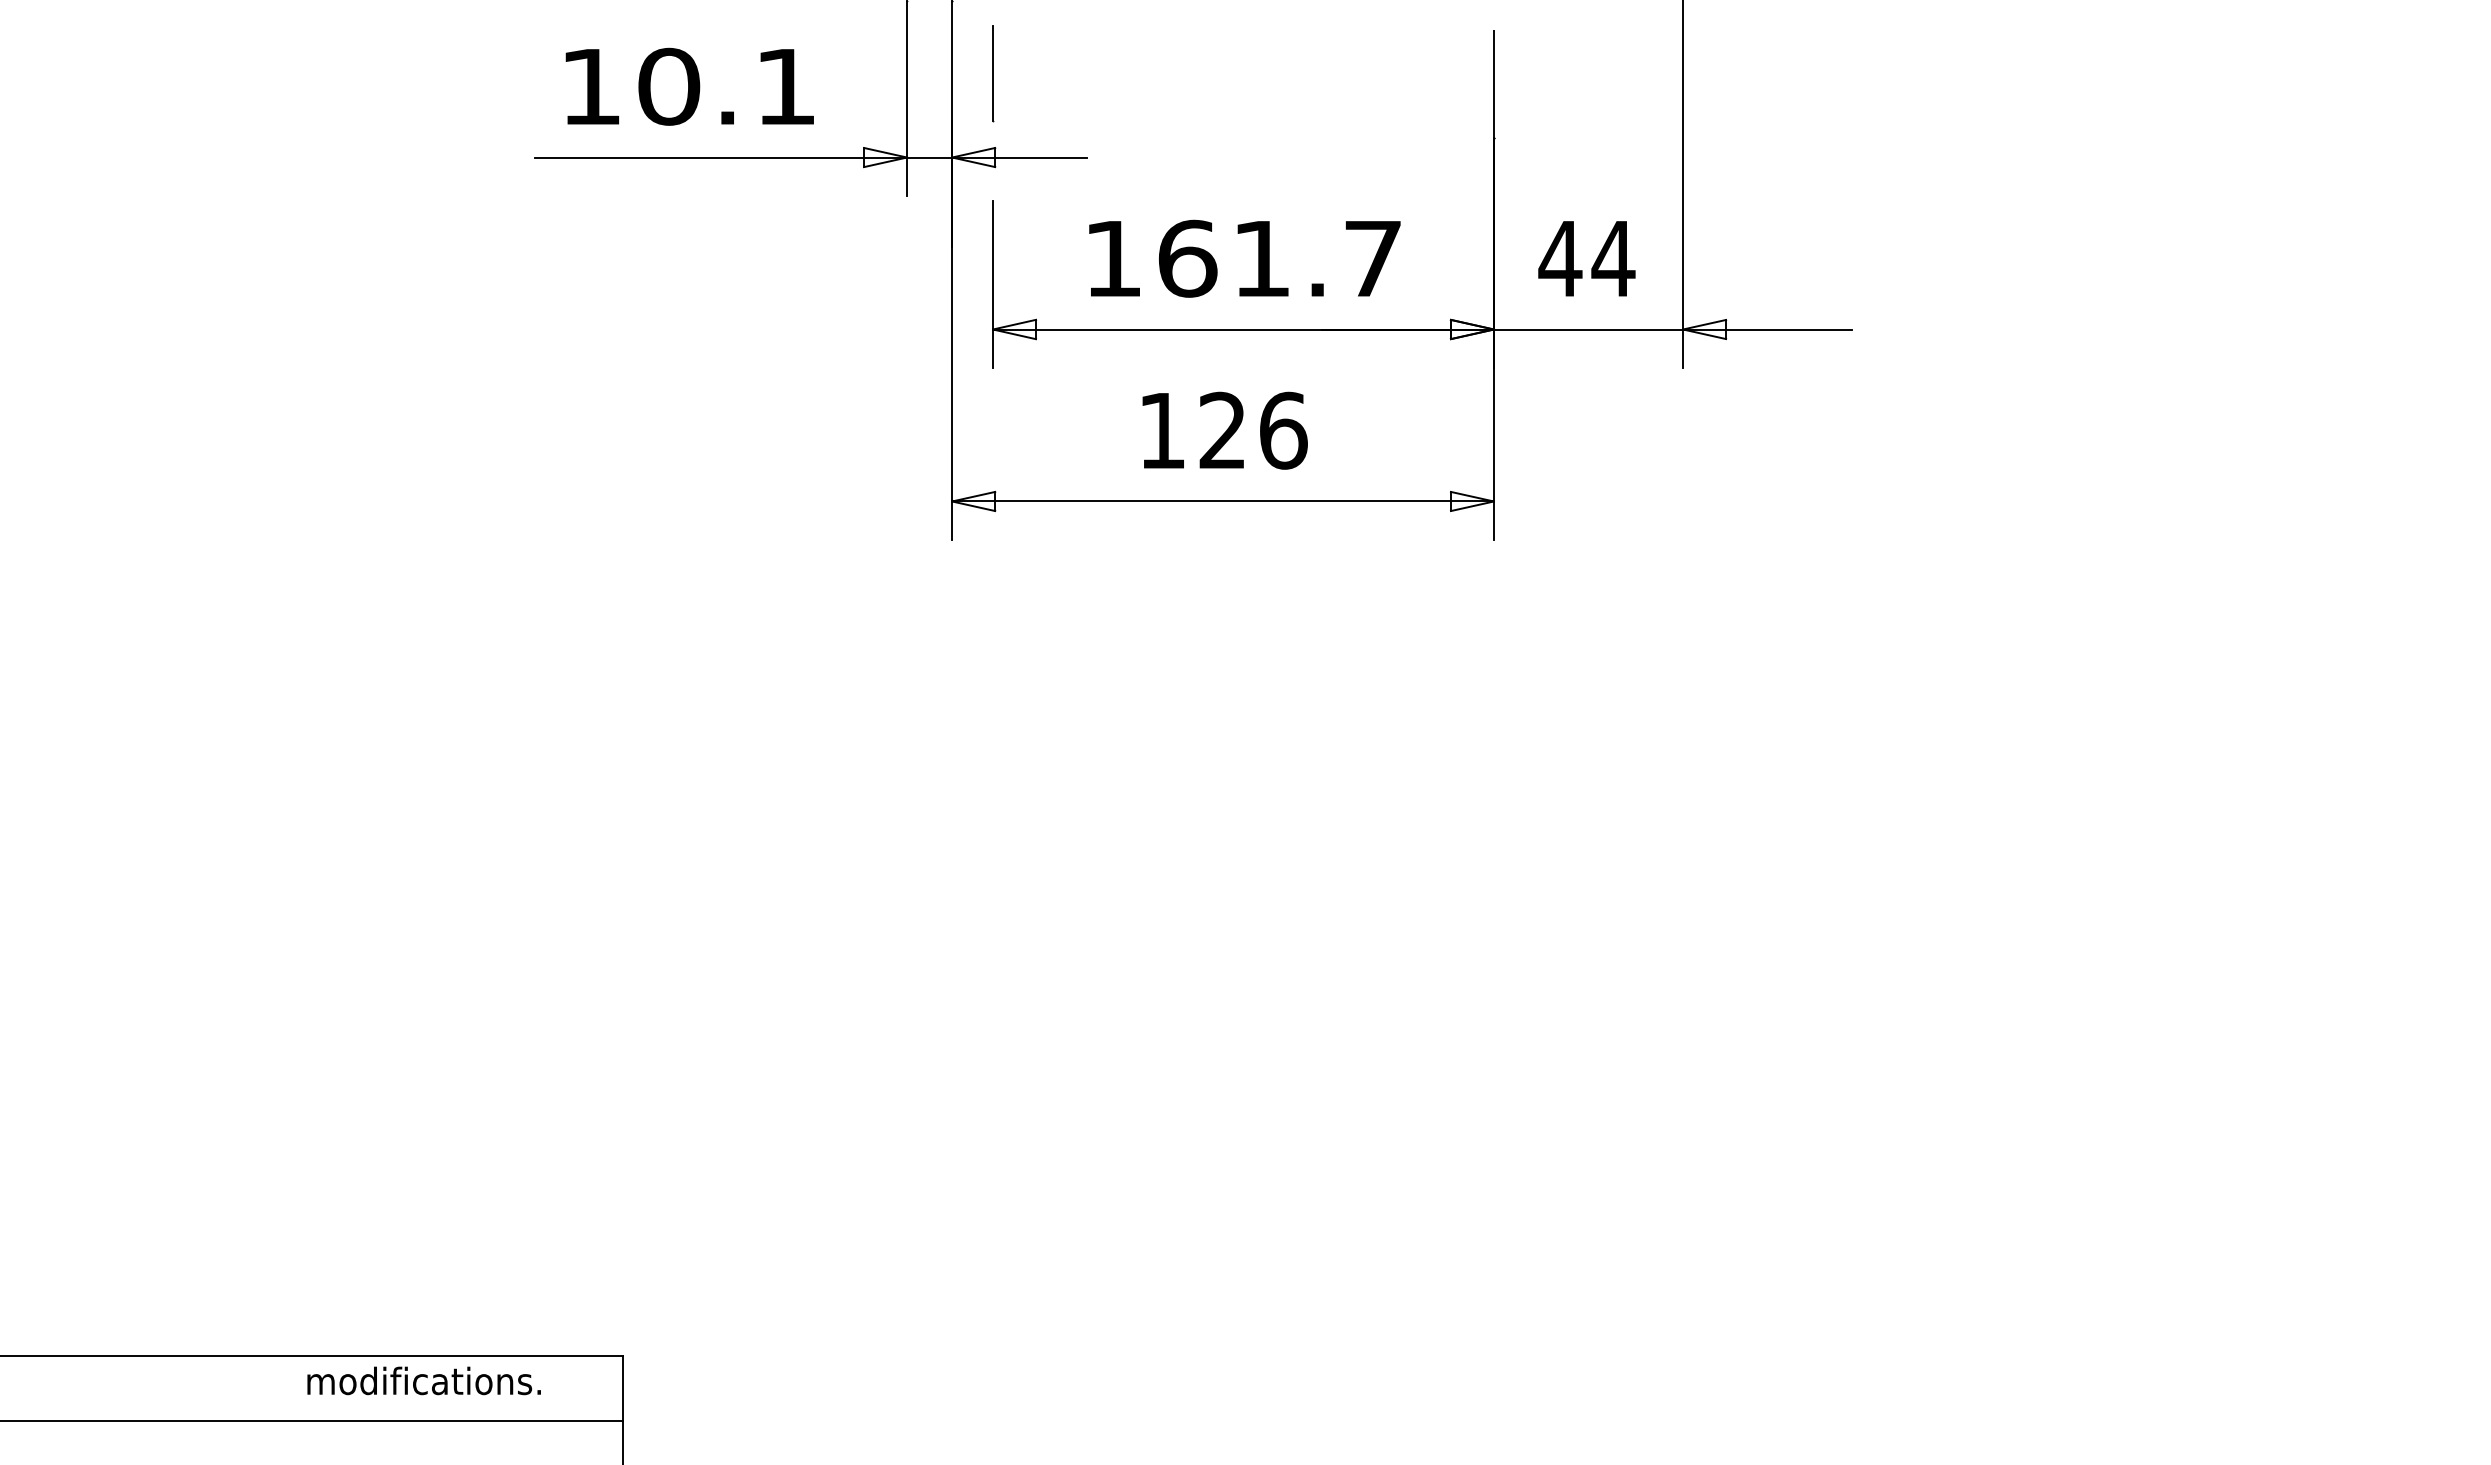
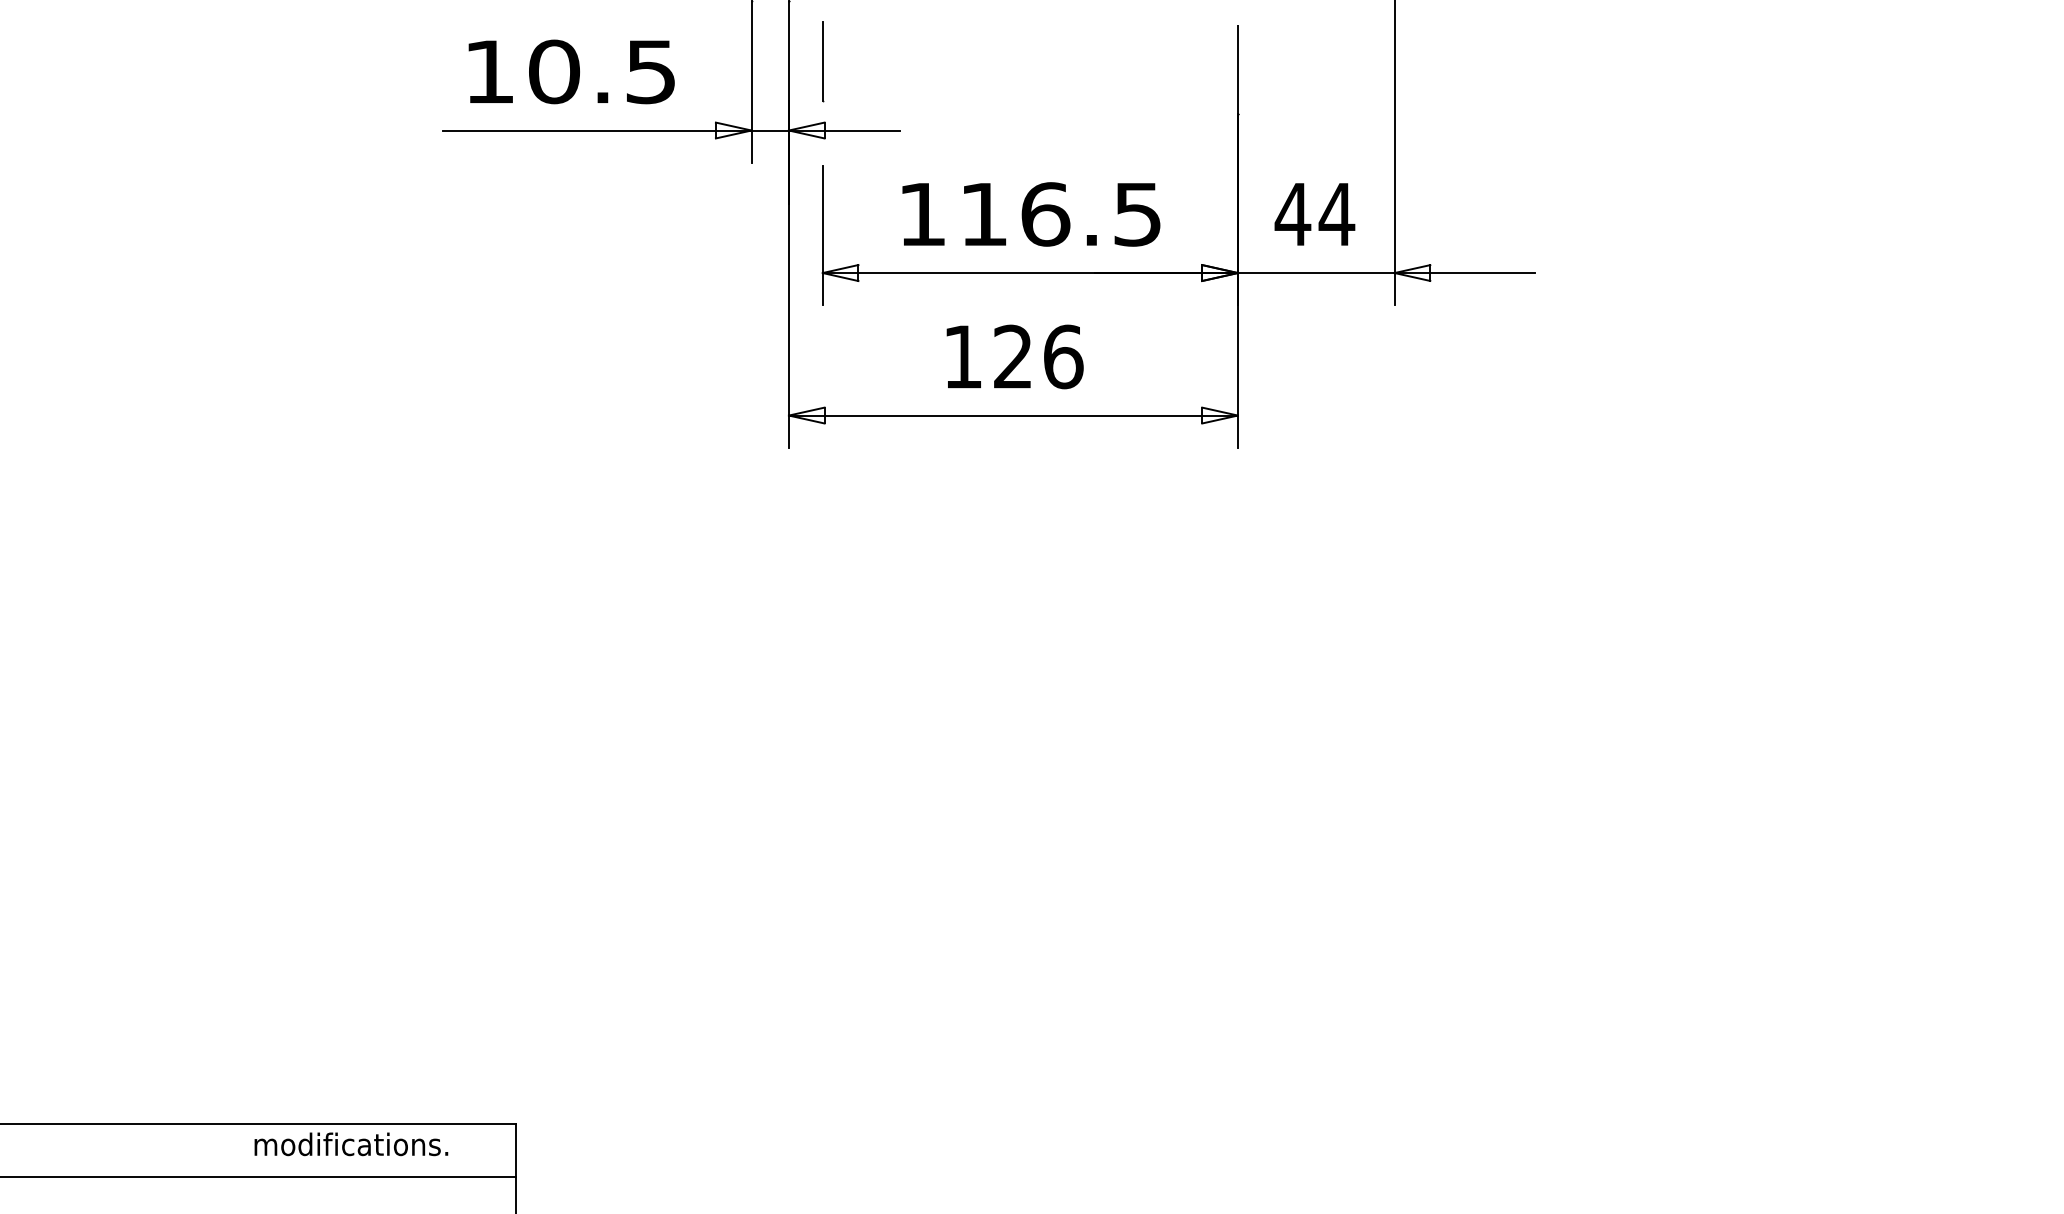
text: (785, 87) -> (650, 72), 10.1 -> 10.5
text: (1279, 258) -> (1060, 214), 161.7 -> 116.5

